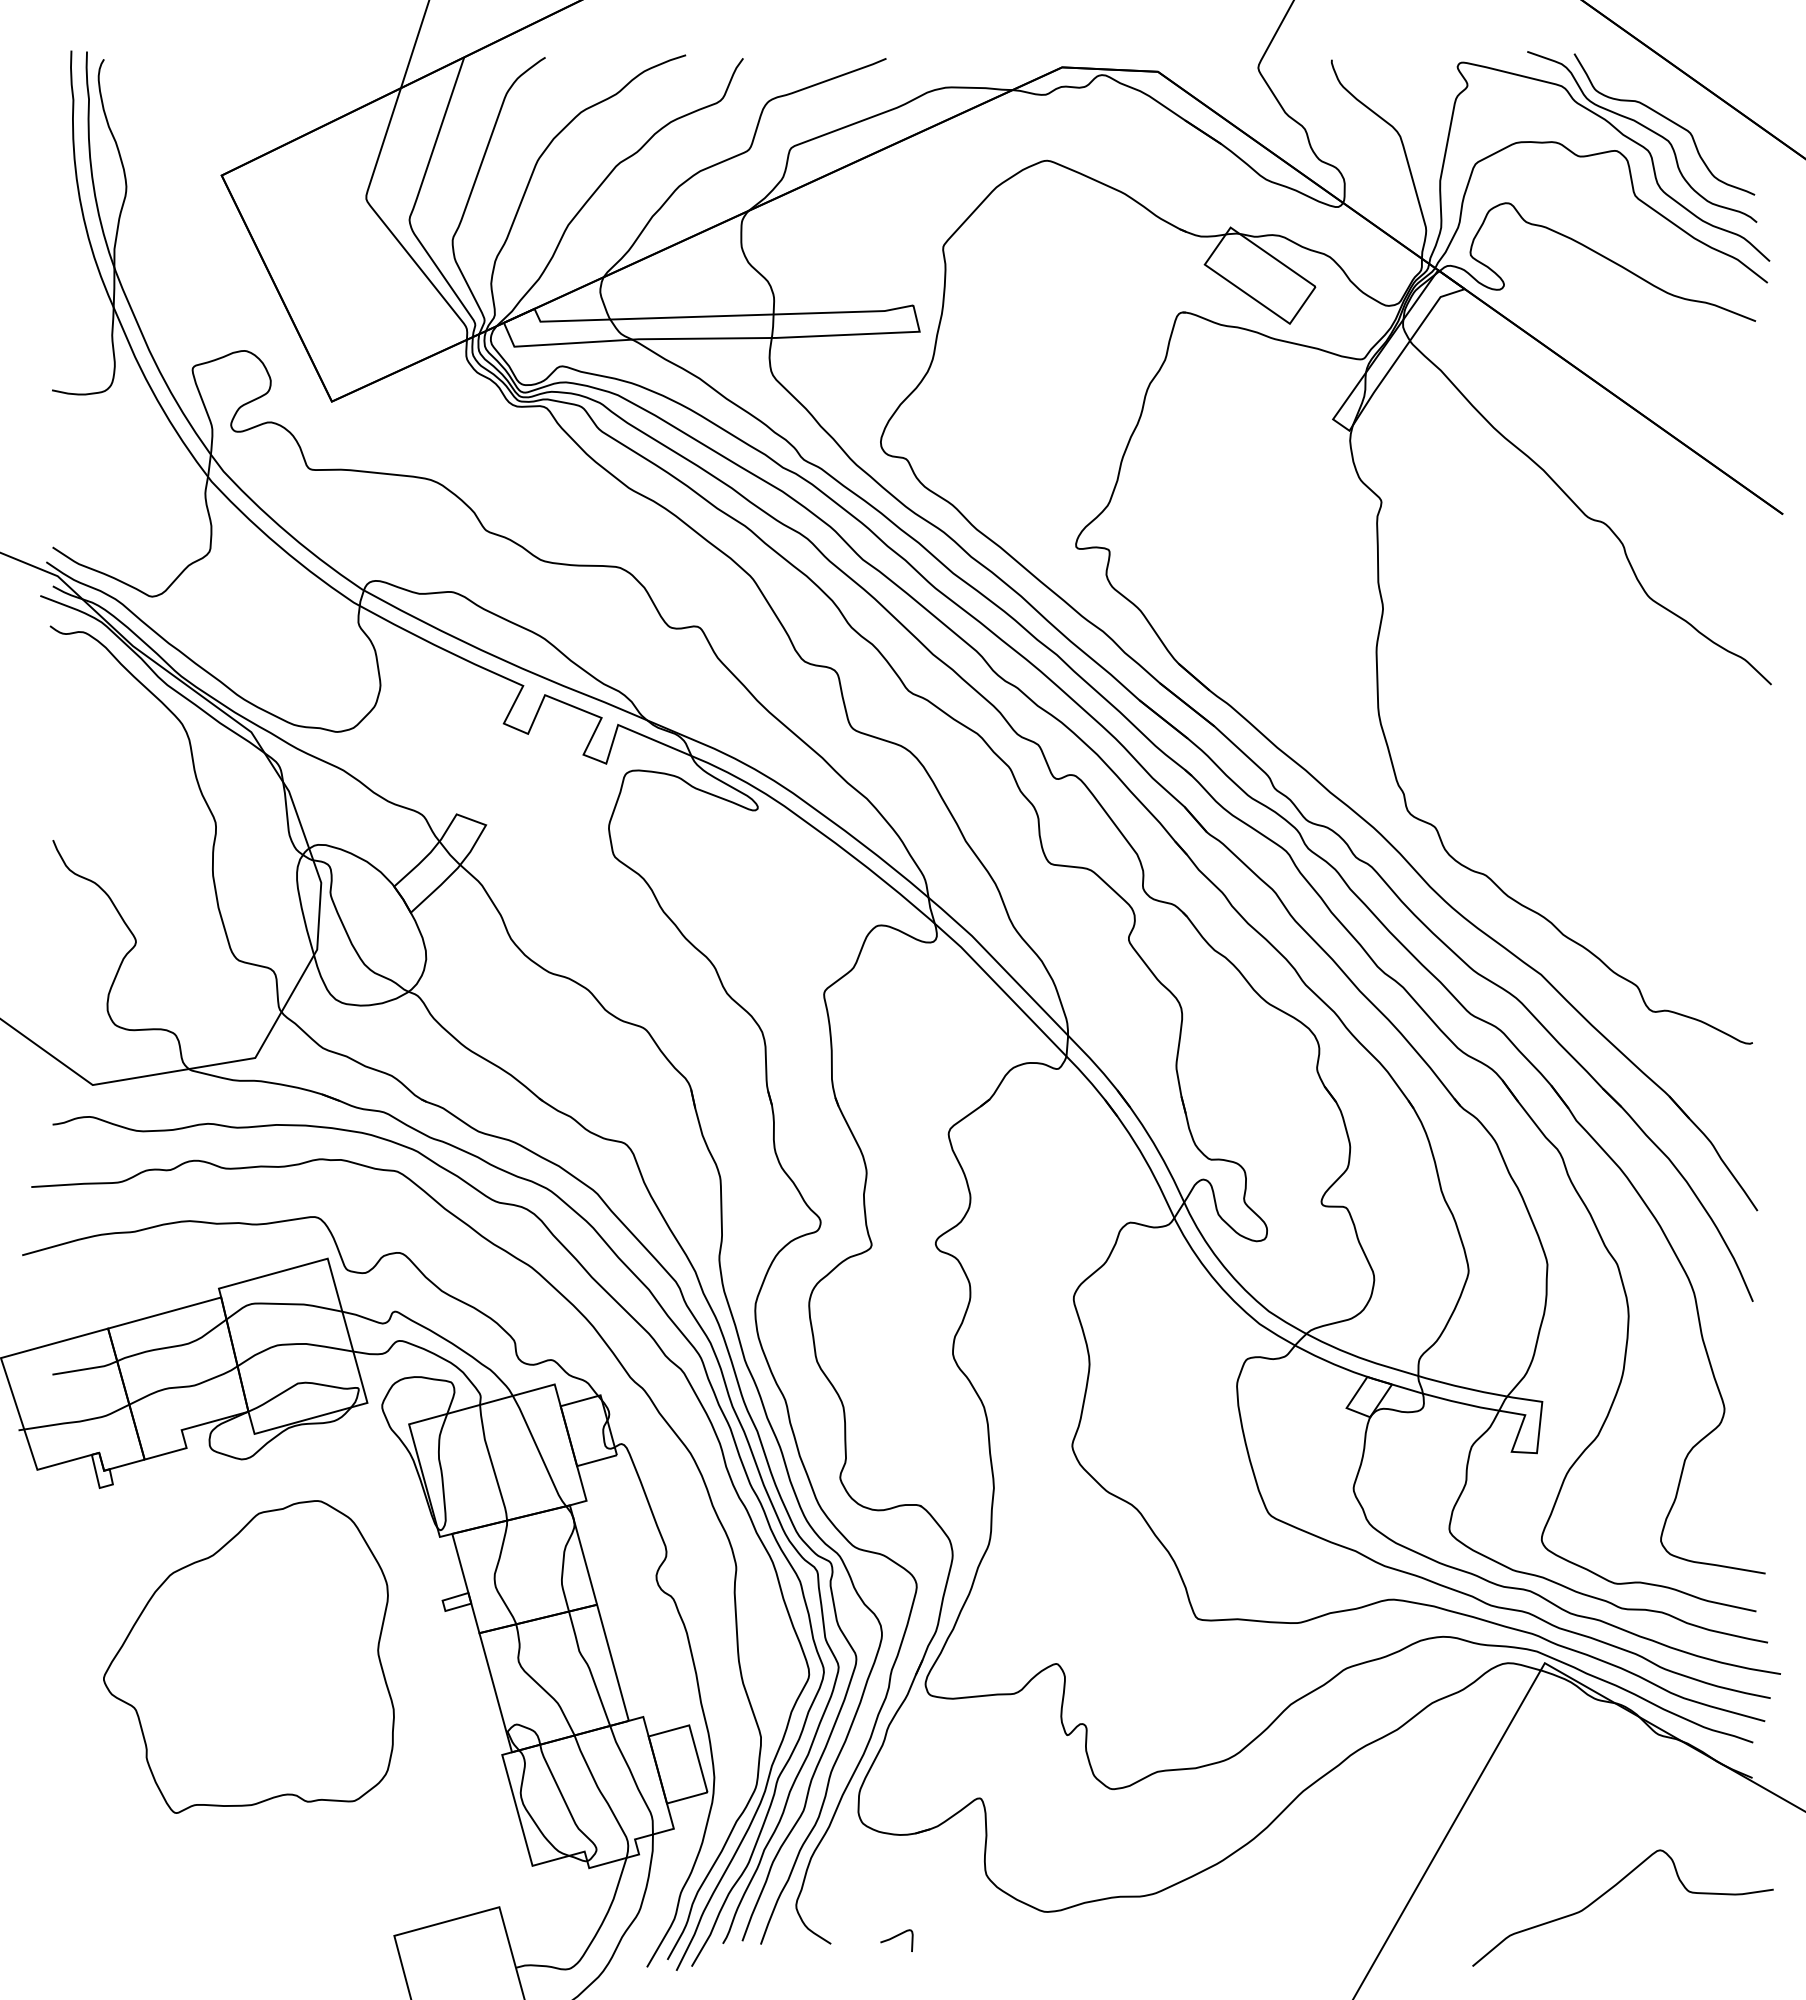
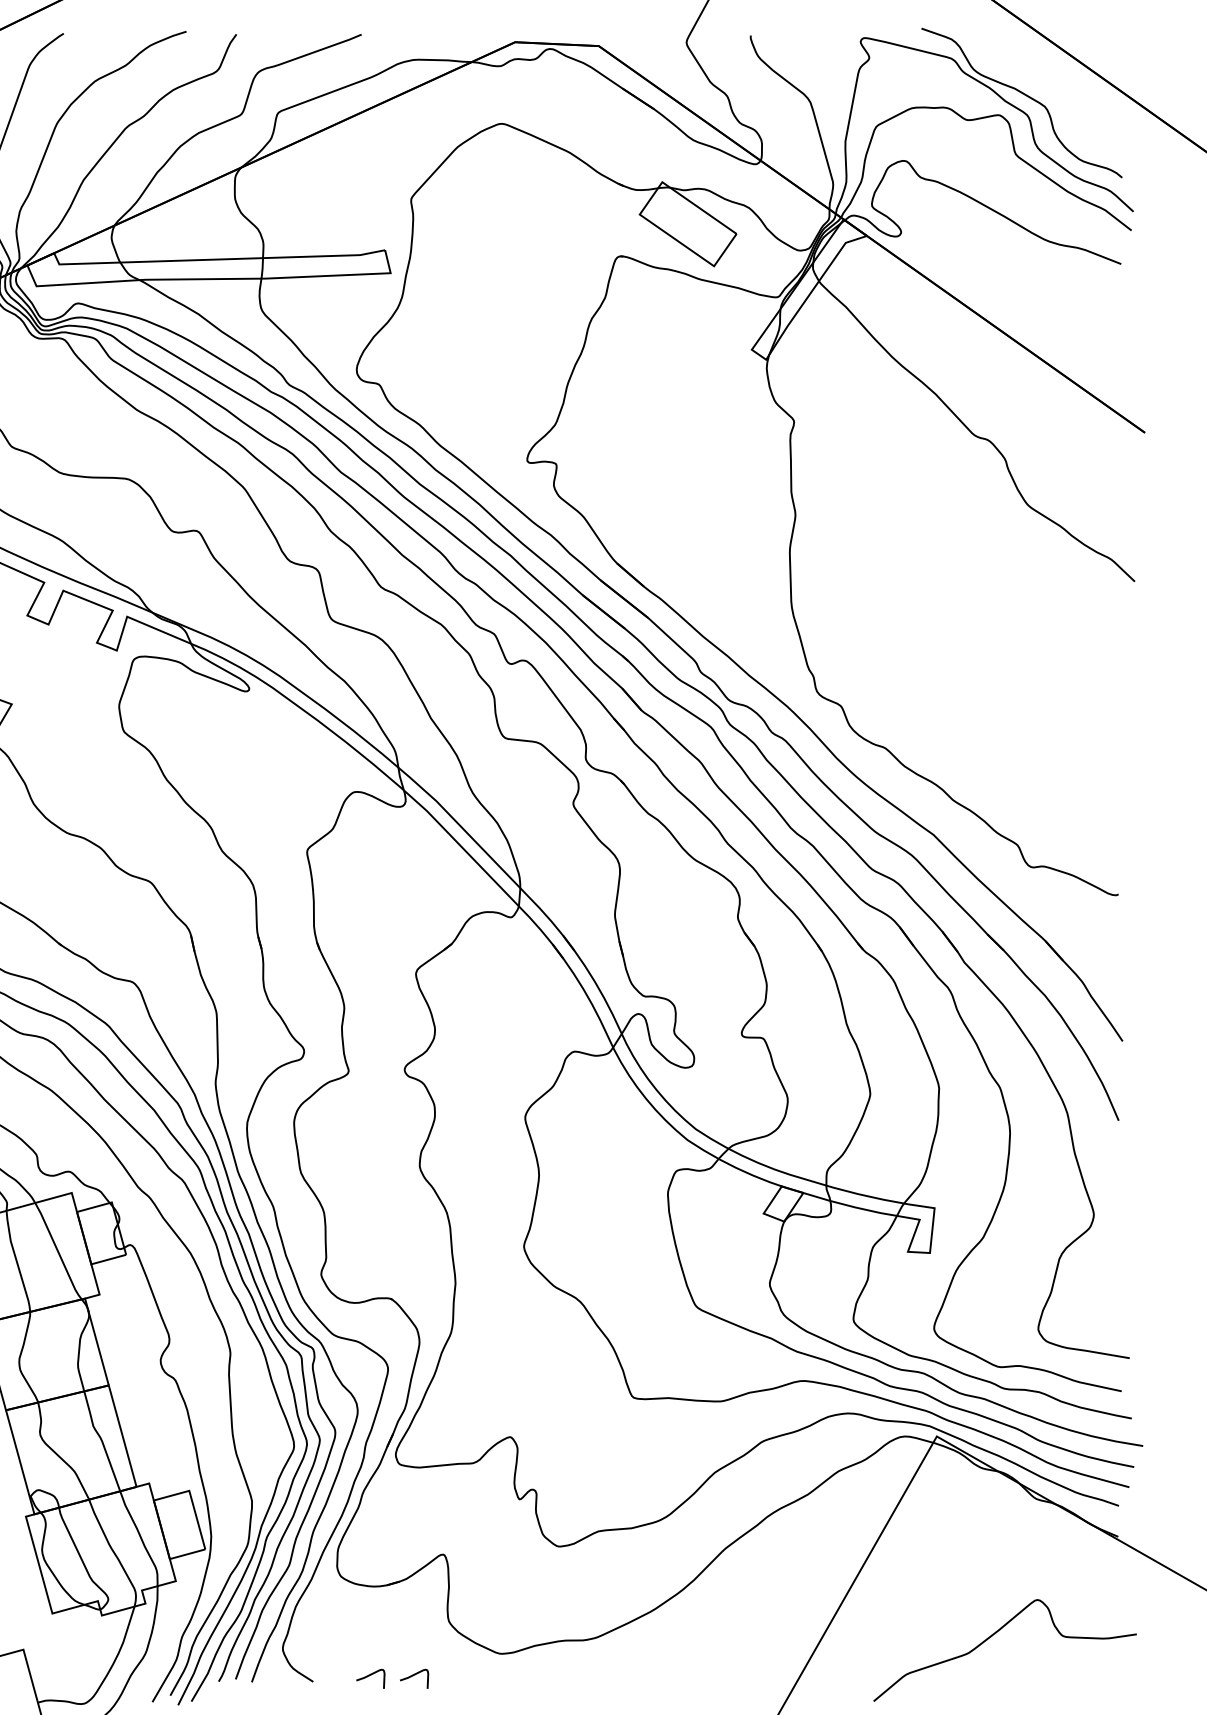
curve: (1666, 119) -> (1043, 87), removed
curve: (945, 1937) -> (413, 1676), added

